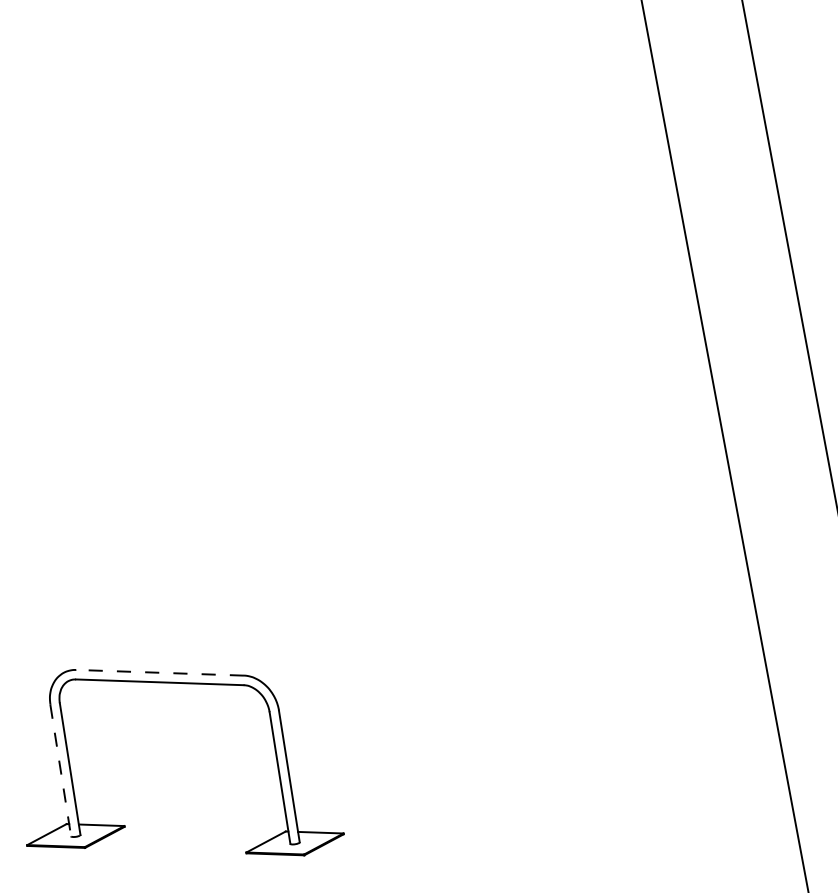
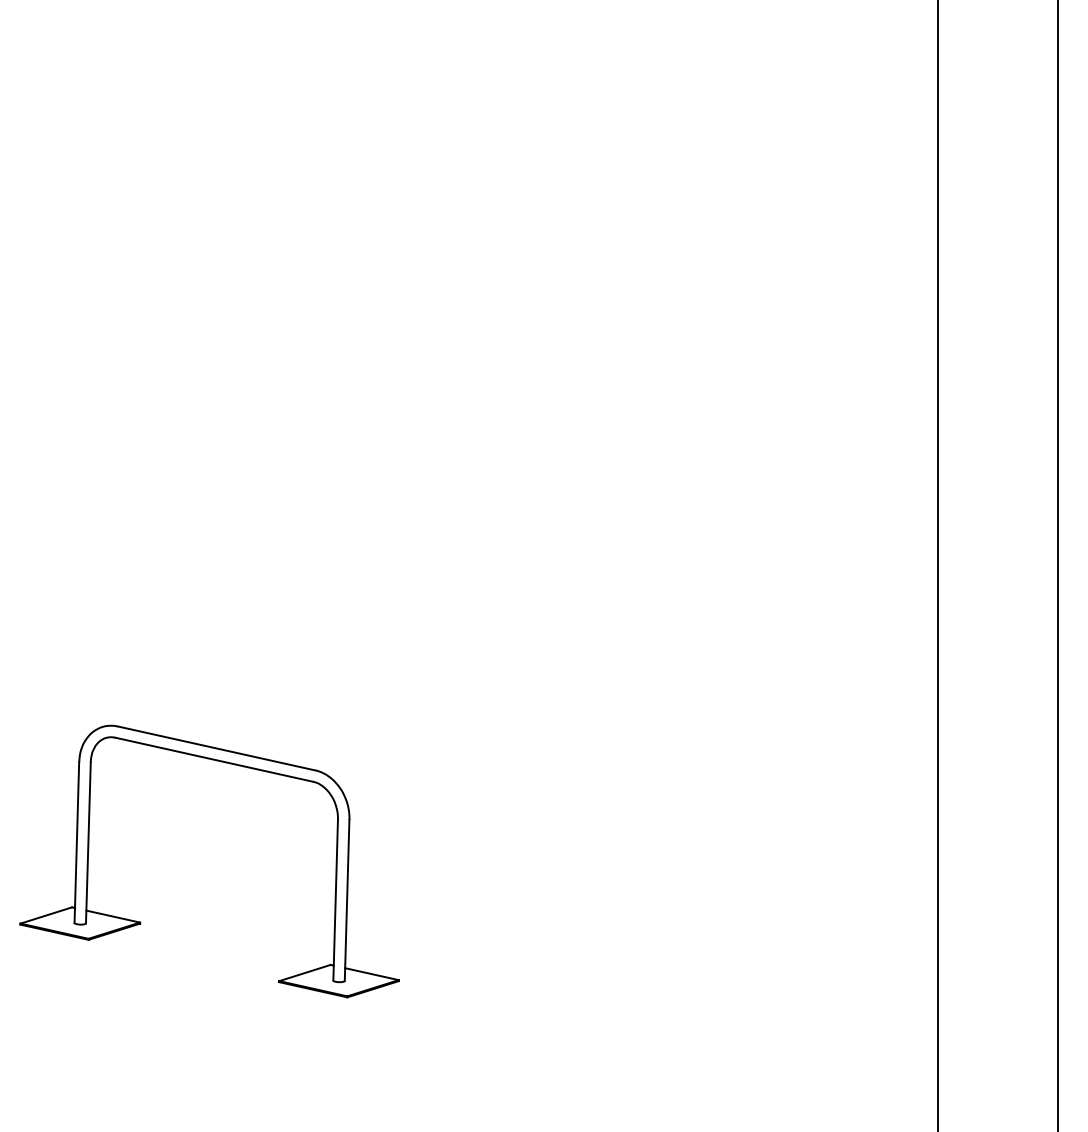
line: (160, 672) -> (216, 748), dashed -> solid
line: (60, 771) -> (76, 843), dashed -> solid

